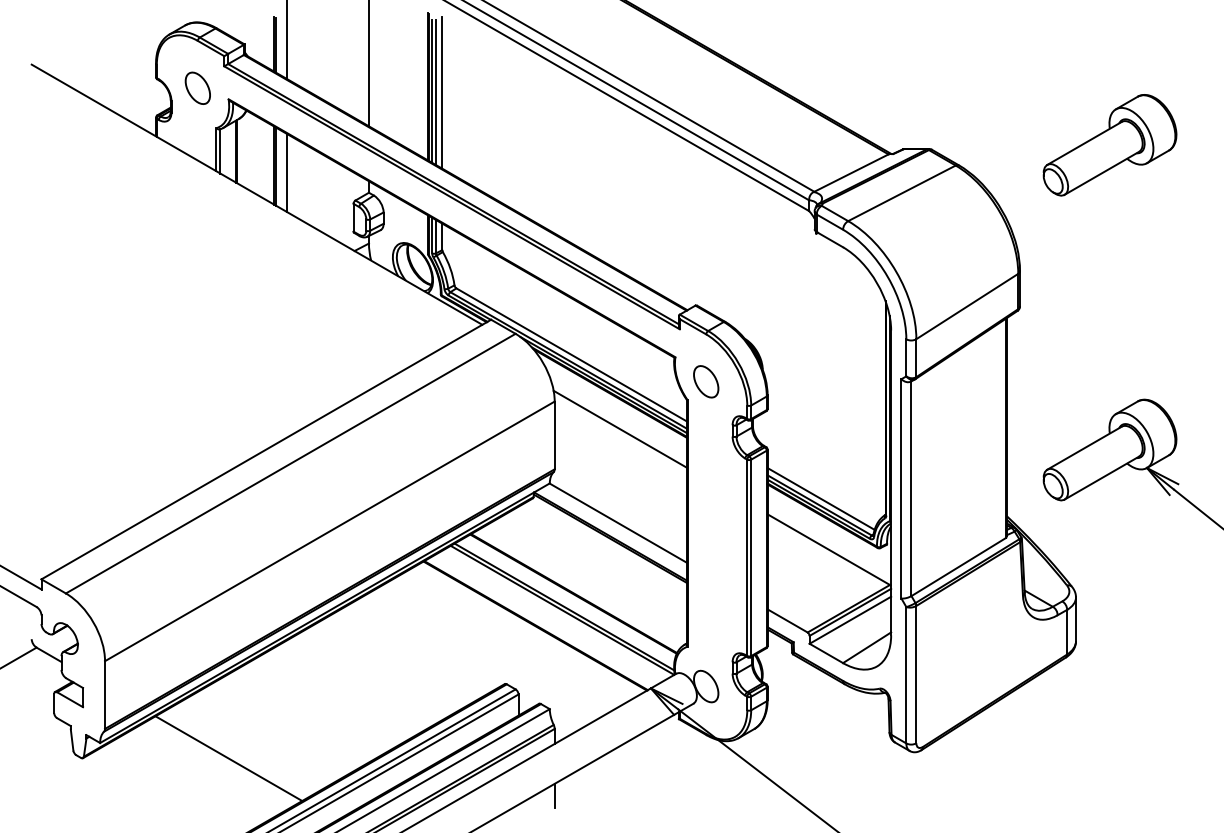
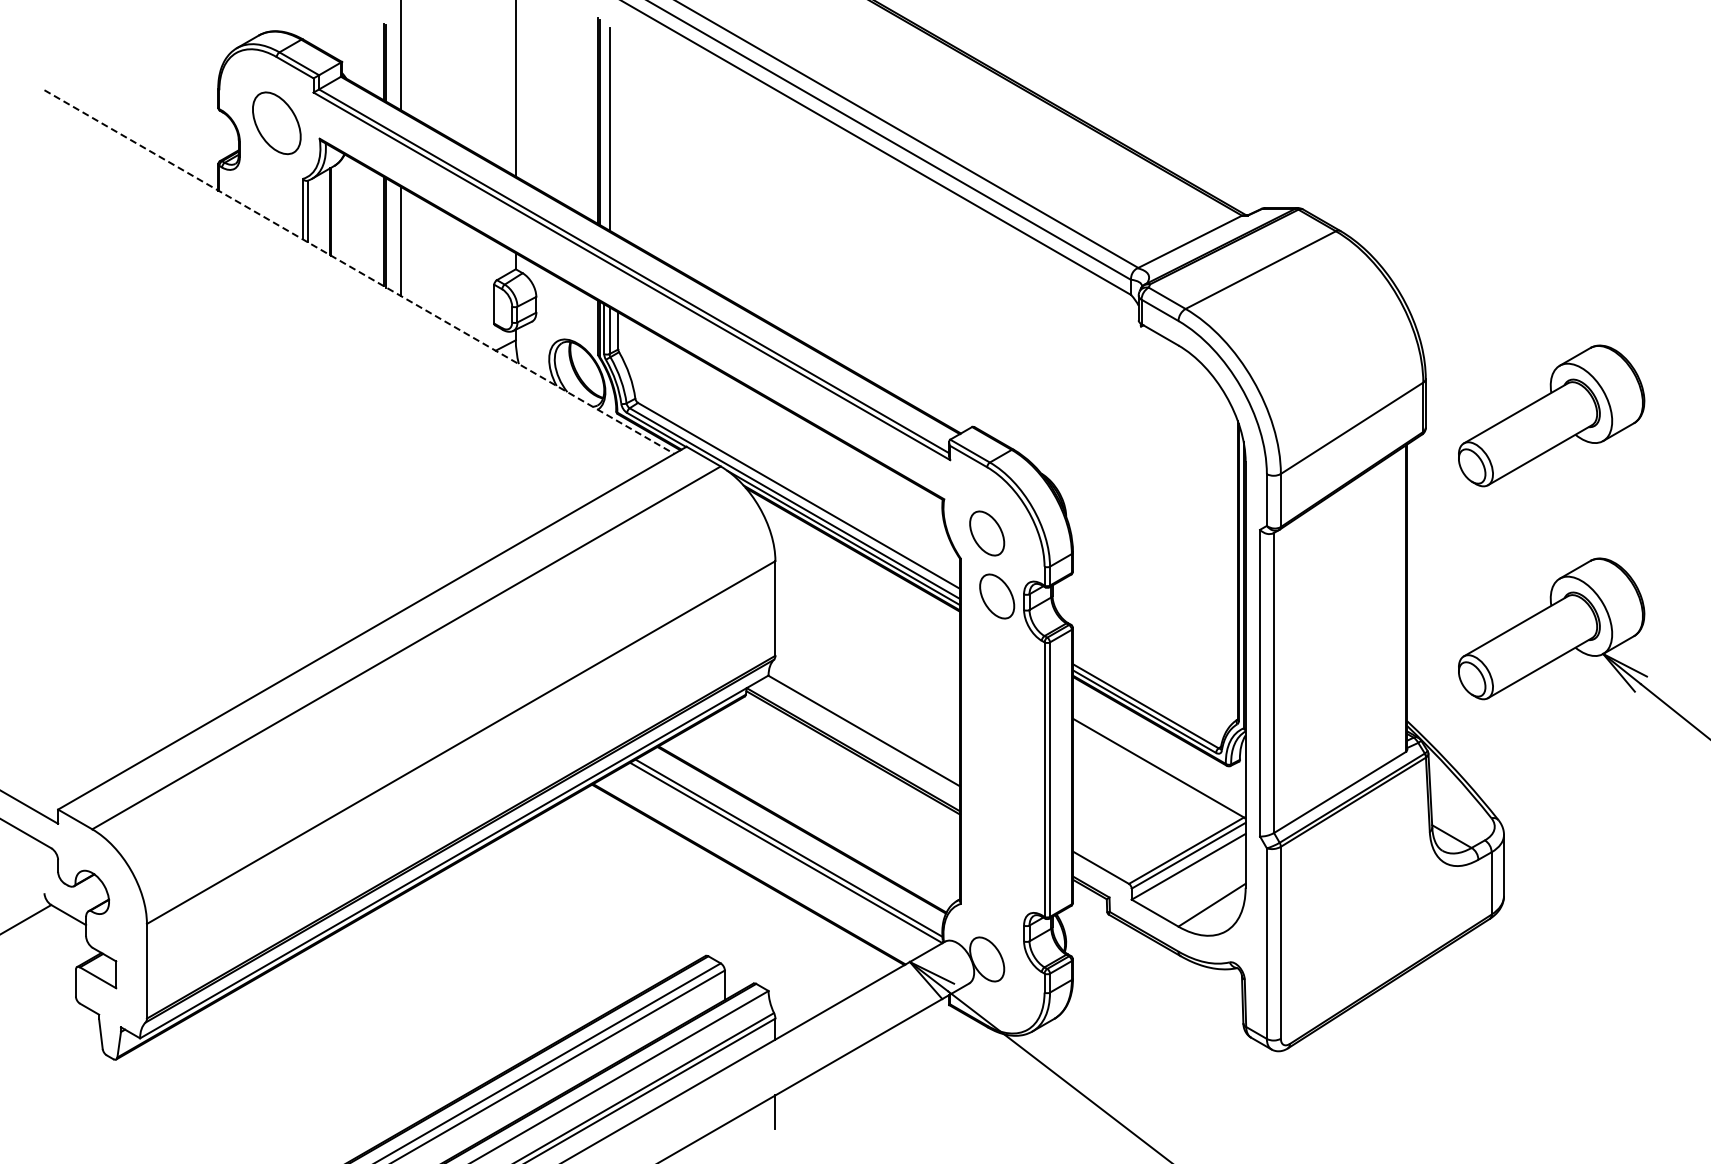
part: (197, 88) -> (276, 123), size x1.4
line: (432, 91) -> (604, 127), removed
line: (442, 92) -> (618, 129), removed
part: (1109, 144) -> (1551, 415), moved
line: (257, 195) -> (359, 272), solid -> dashed
part: (713, 426) -> (997, 596), added
line: (620, 429) -> (867, 599), removed
line: (820, 499) -> (1147, 697), removed
line: (228, 758) -> (319, 1060), removed

